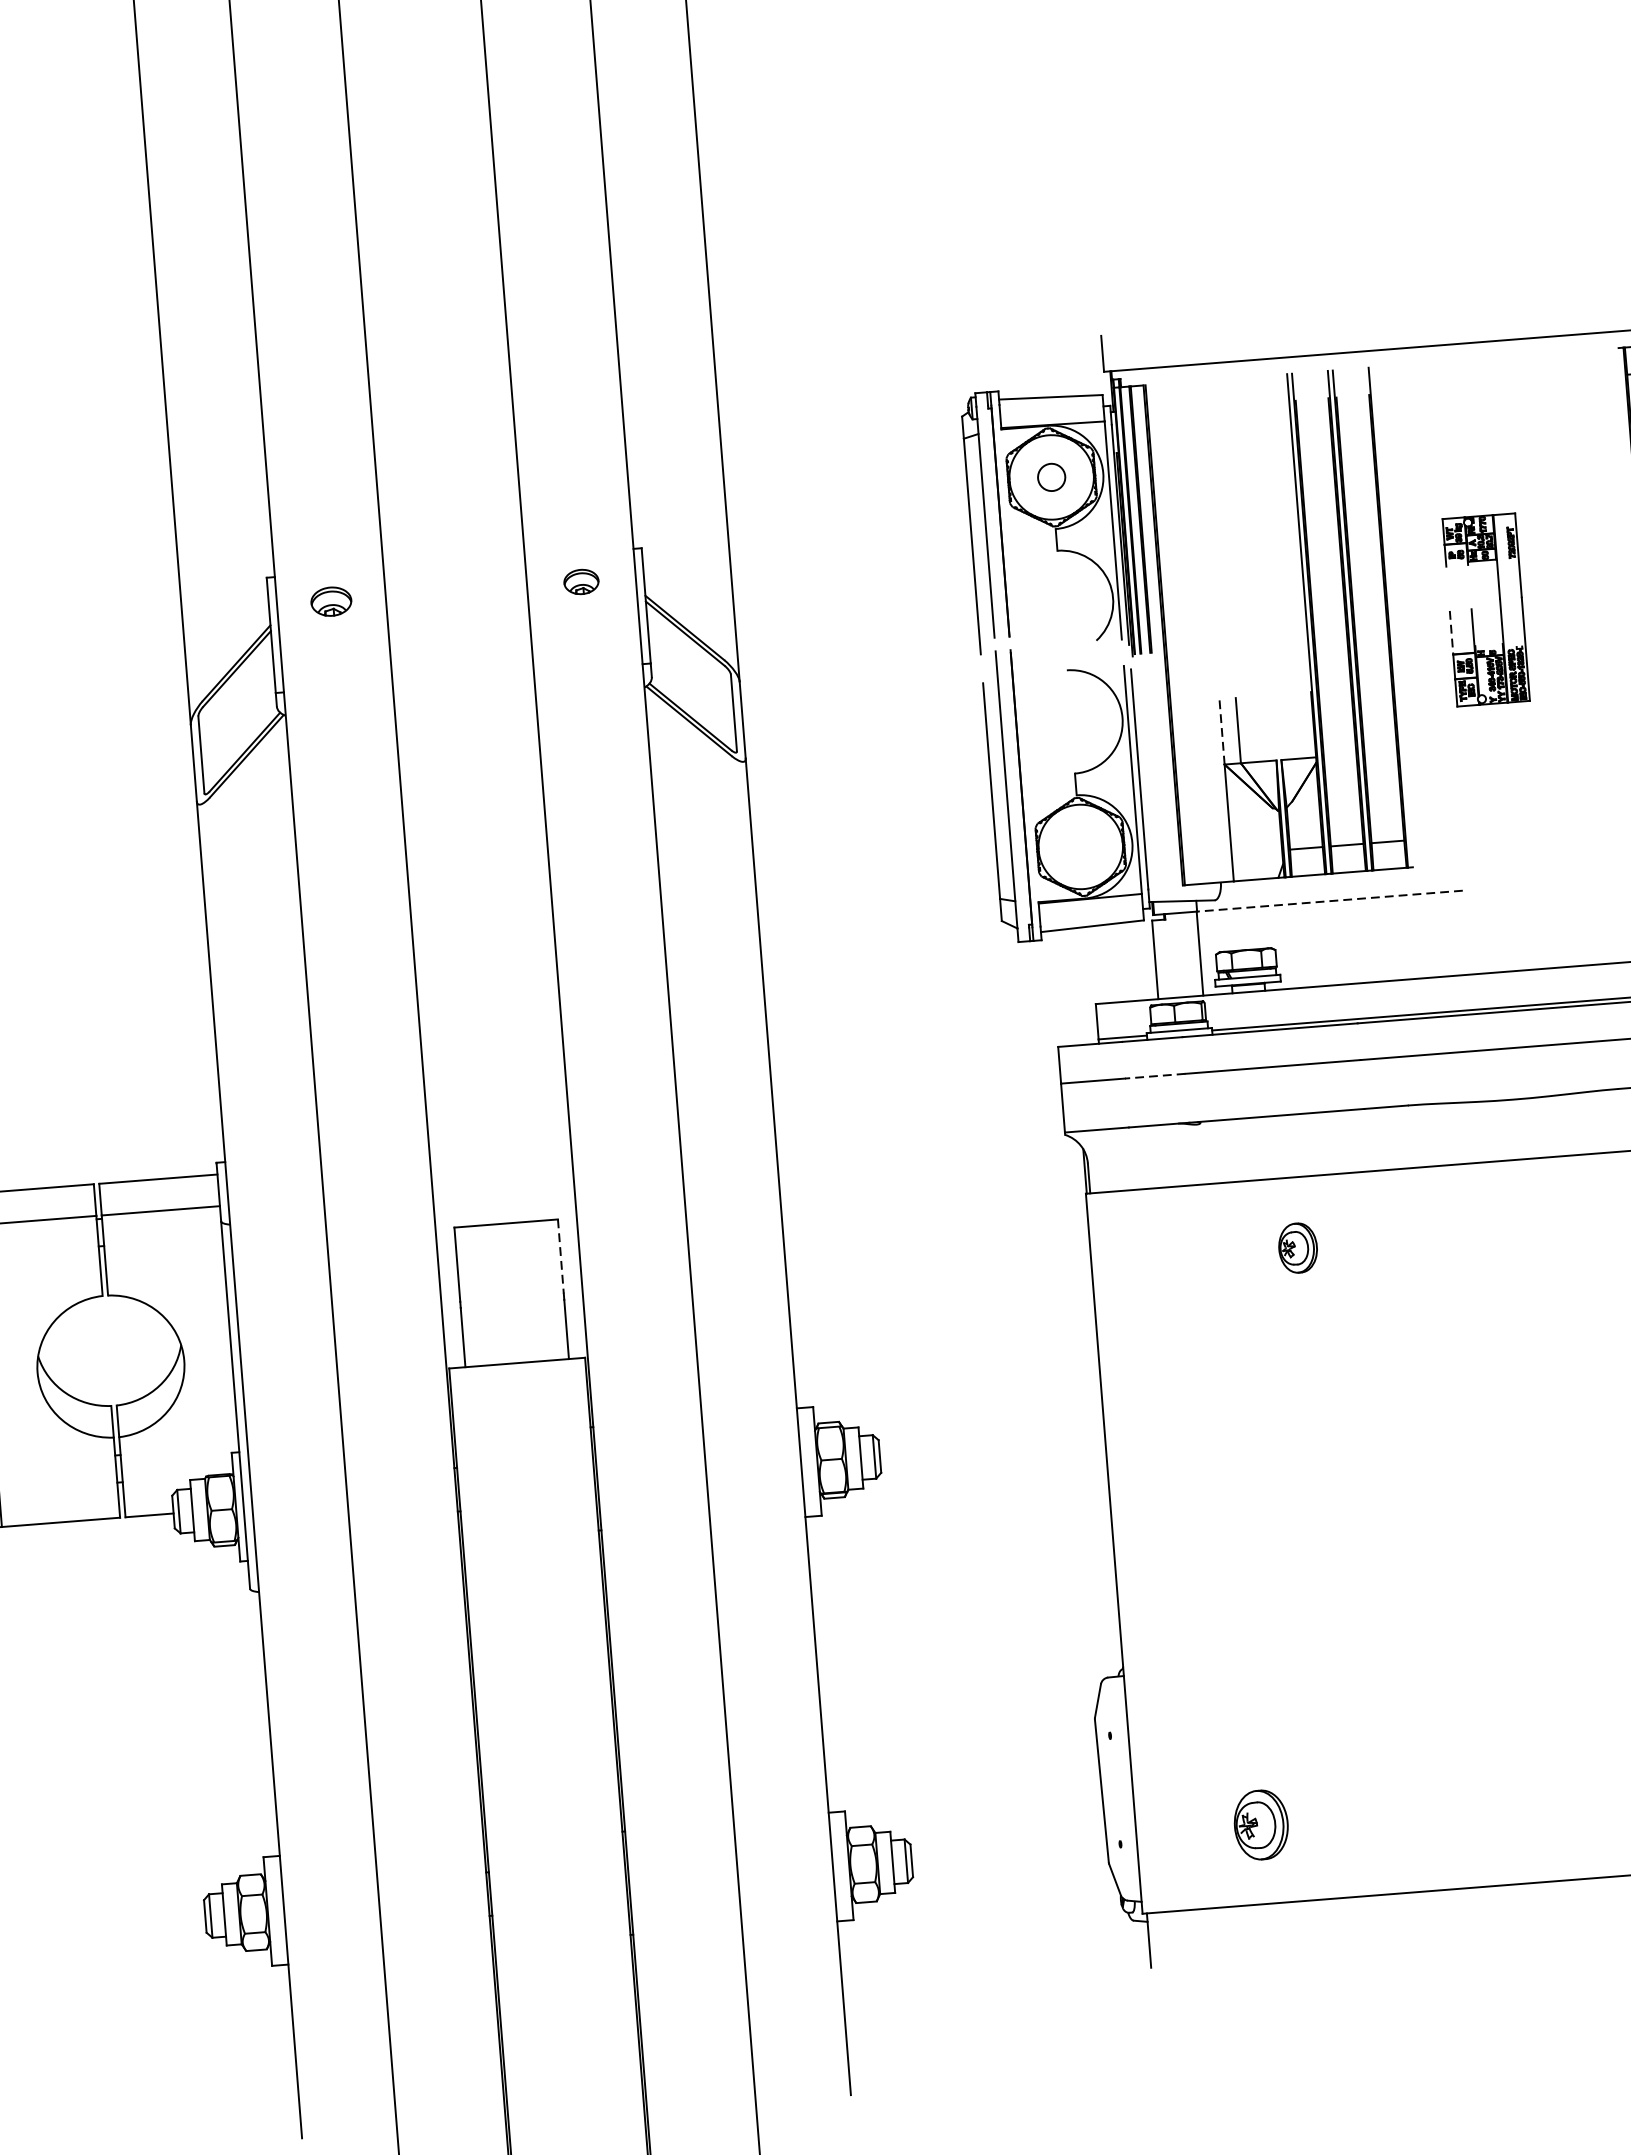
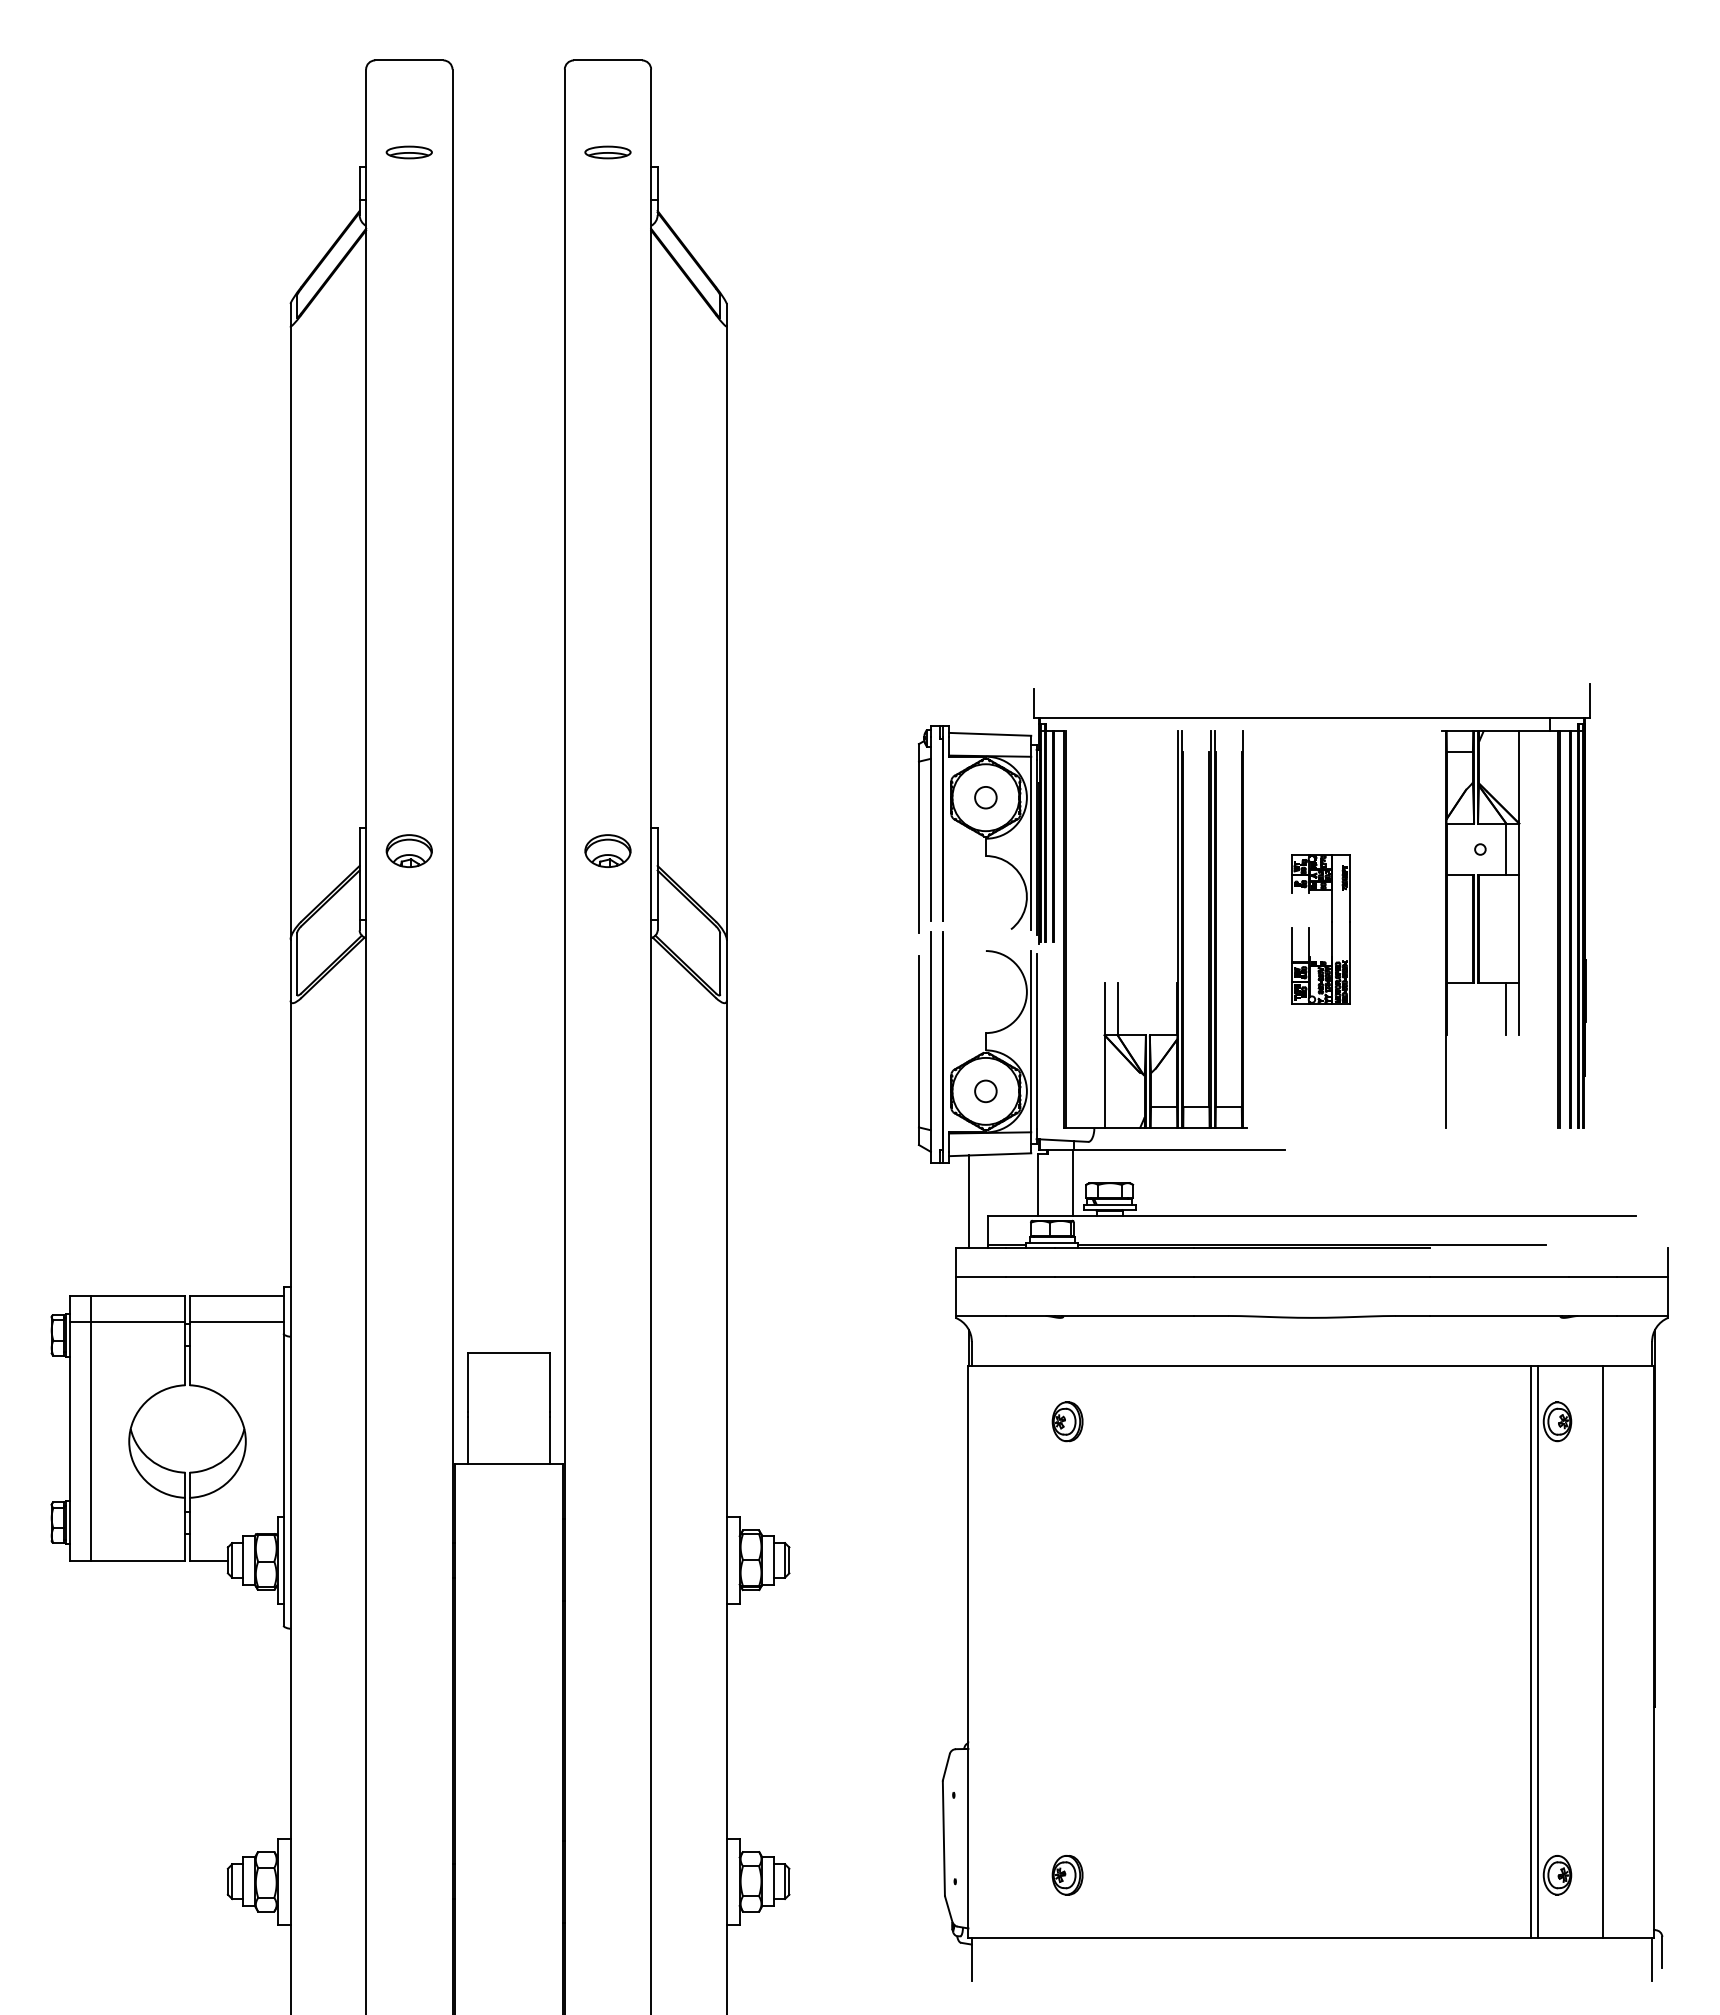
part: (580, 581) -> (607, 850), size x1.67
part: (330, 601) -> (408, 850), size x1.43
line: (1452, 633) -> (1292, 945), dashed -> solid
line: (1221, 732) -> (1104, 1009), dashed -> solid
circle: (1080, 847) -> (985, 1091), added
line: (1330, 900) -> (1179, 1149), dashed -> solid
line: (1071, 987) -> (969, 1201), added
line: (1155, 1076) -> (1030, 1277), dashed -> solid
part: (1297, 1247) -> (1067, 1421), moved
line: (560, 1257) -> (549, 1383), dashed -> solid
part: (1261, 1825) -> (1067, 1875), size x0.71

